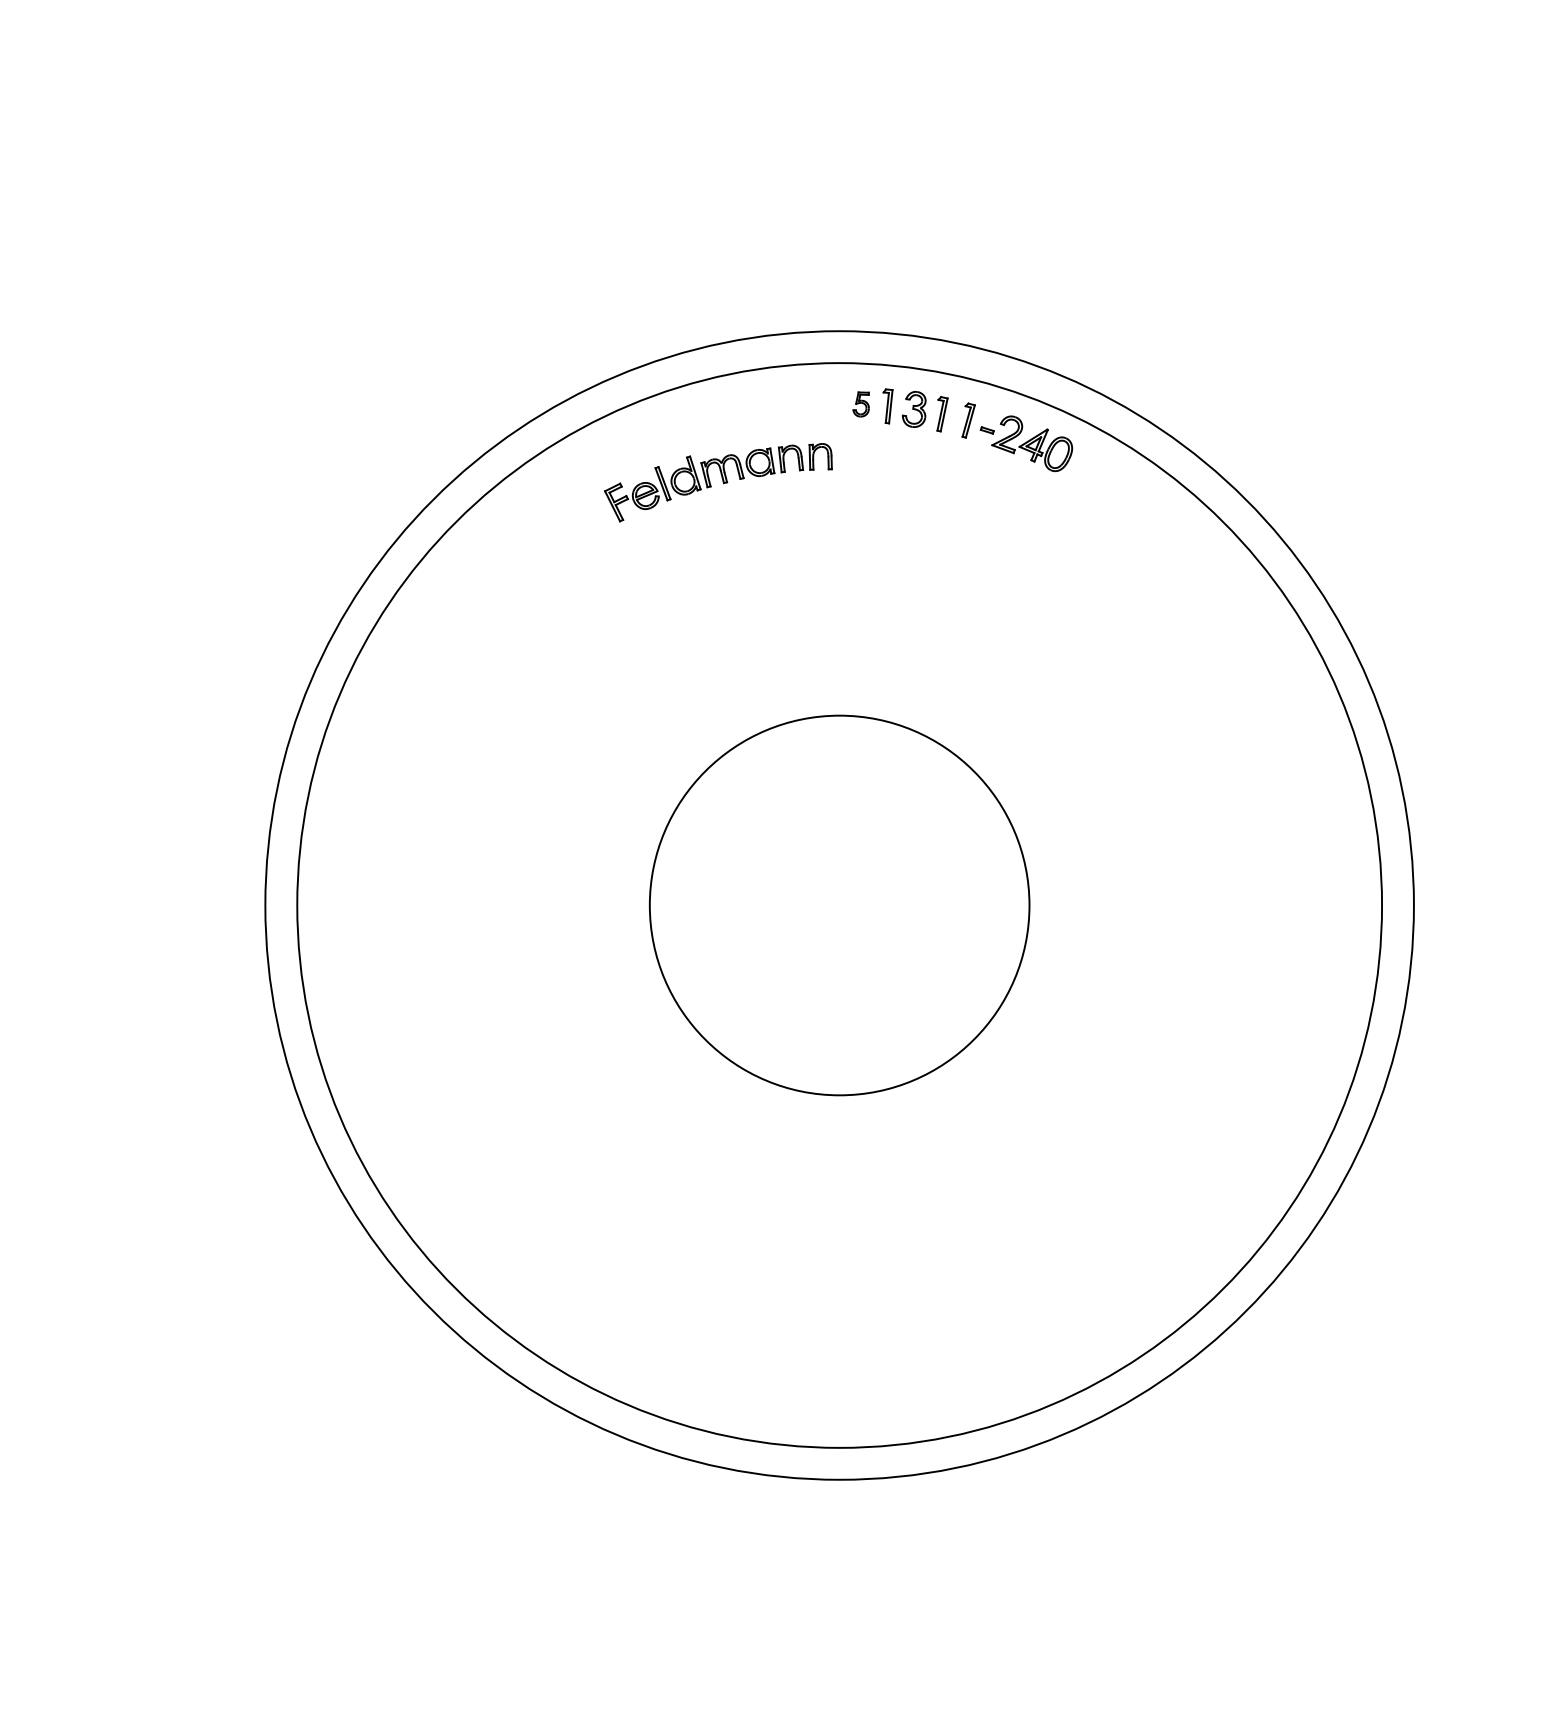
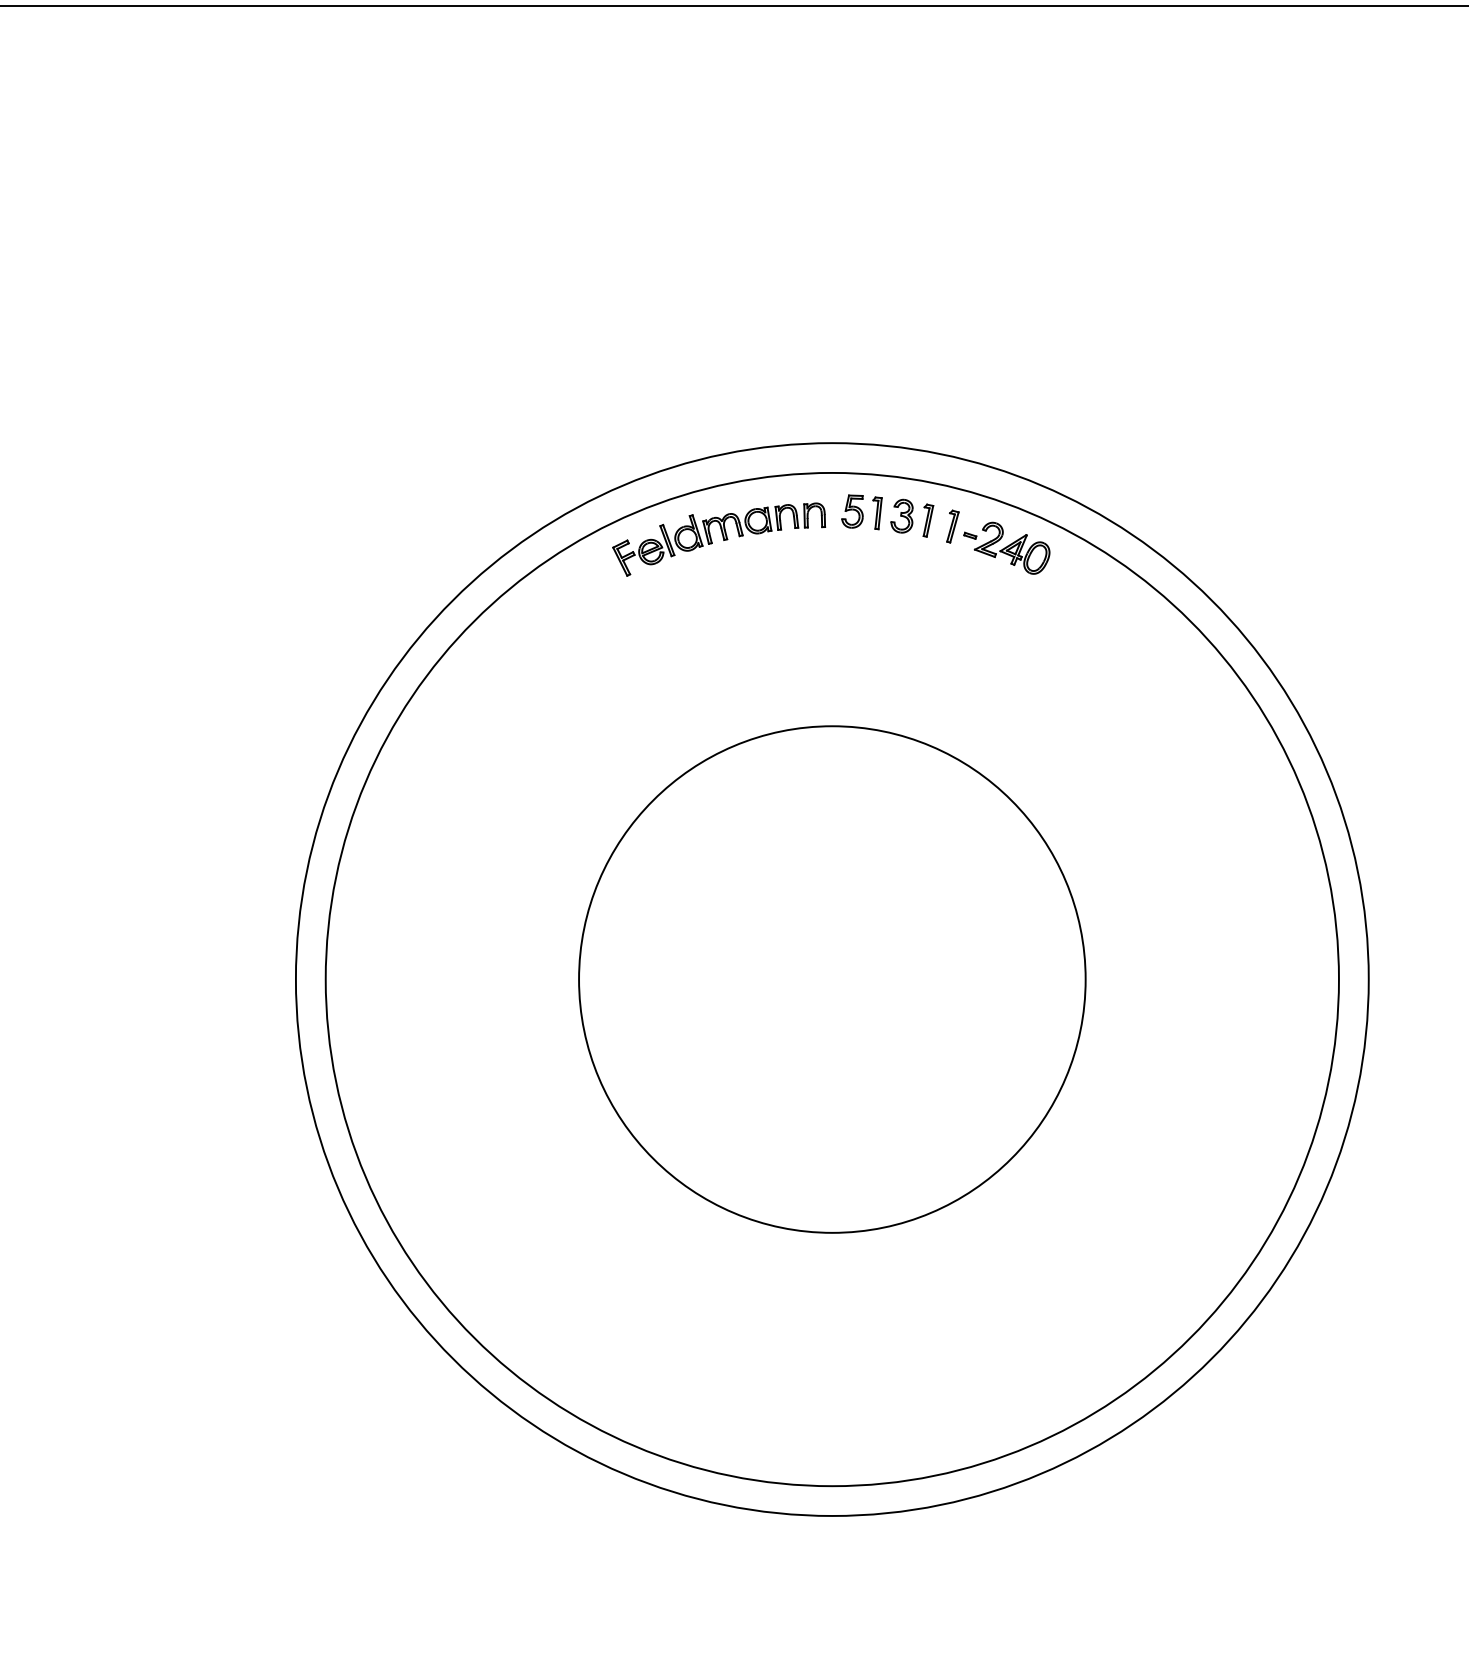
part: (861, 404) -> (852, 511), size x1.43
part: (718, 482) -> (719, 539), moved
circle: (839, 905) -> (832, 979), size x1.43

